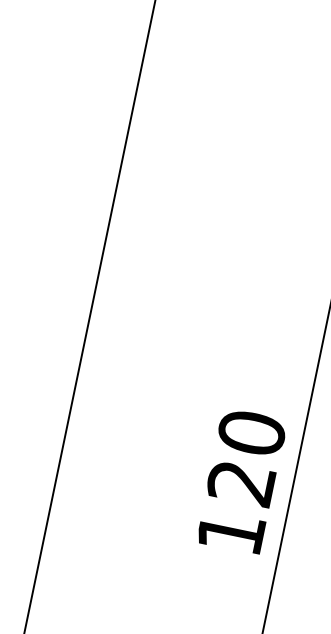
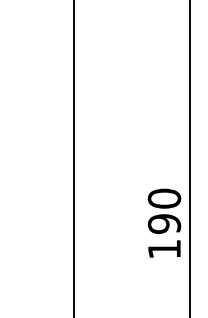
text: (241, 483) -> (164, 224), 120 -> 190

